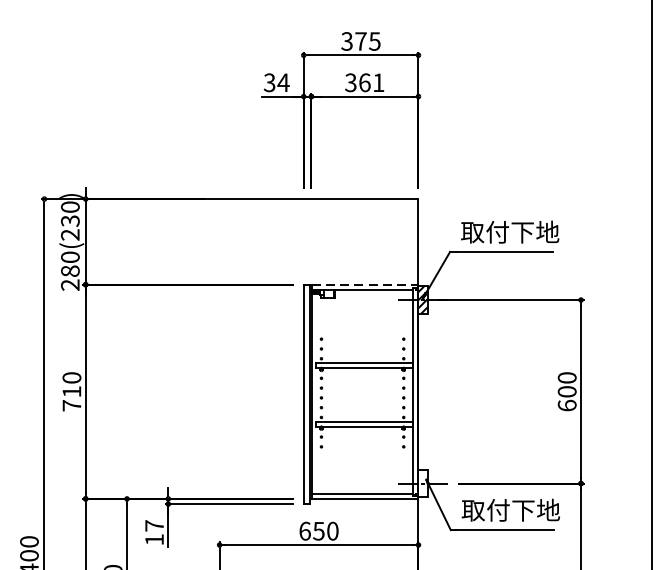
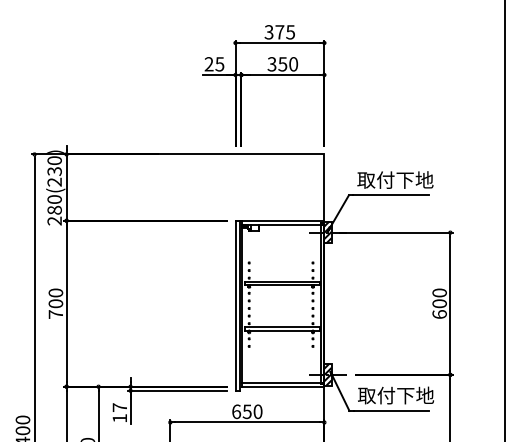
text: (276, 83) -> (214, 64), 34 -> 25
text: (372, 83) -> (288, 64), 361 -> 350
line: (365, 284) -> (283, 220), dashed -> solid
text: (71, 391) -> (55, 303), 710 -> 700
hatch: (422, 483) -> (327, 374), added

